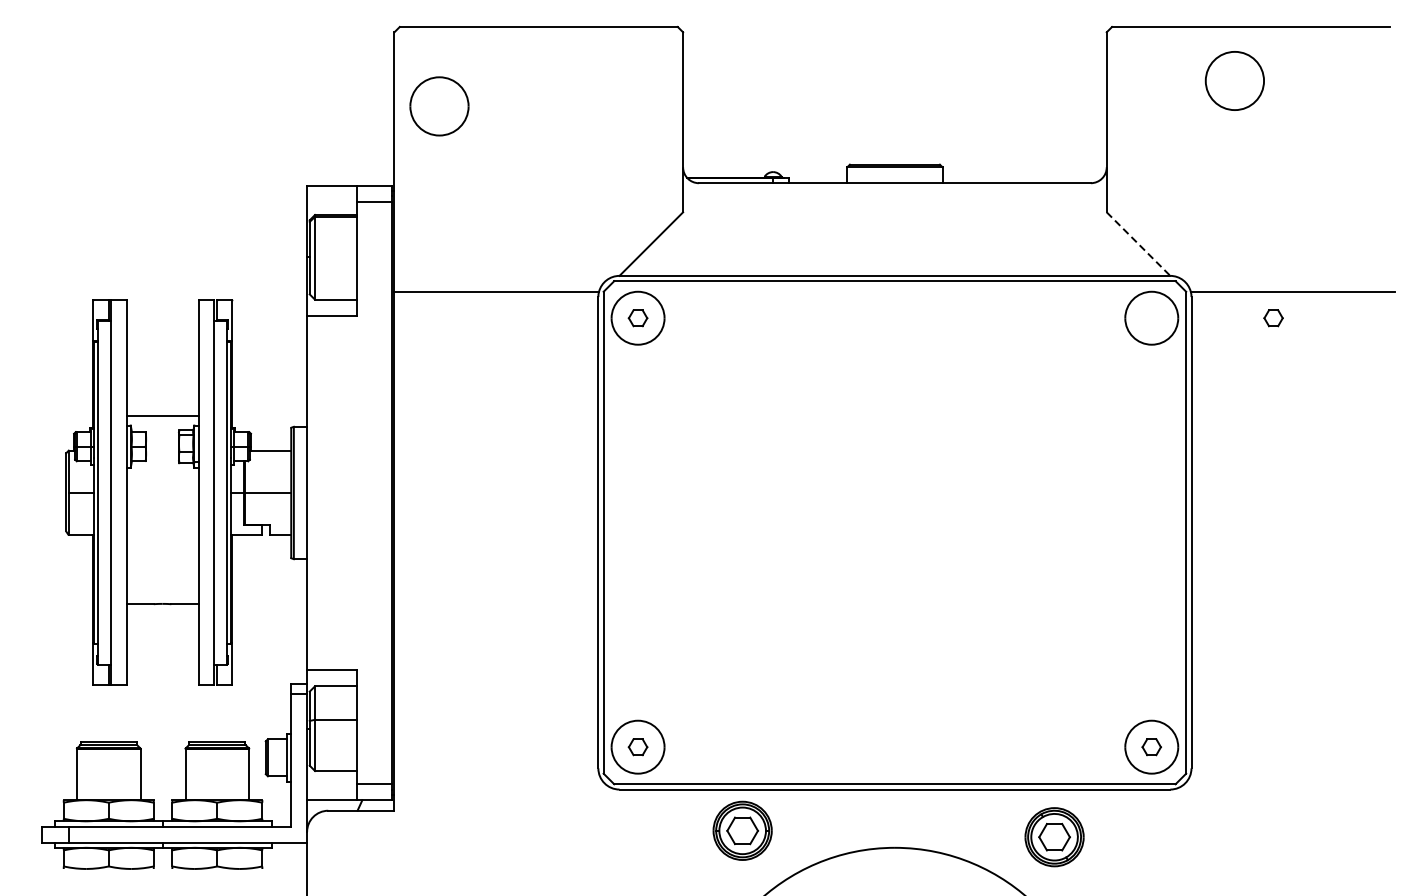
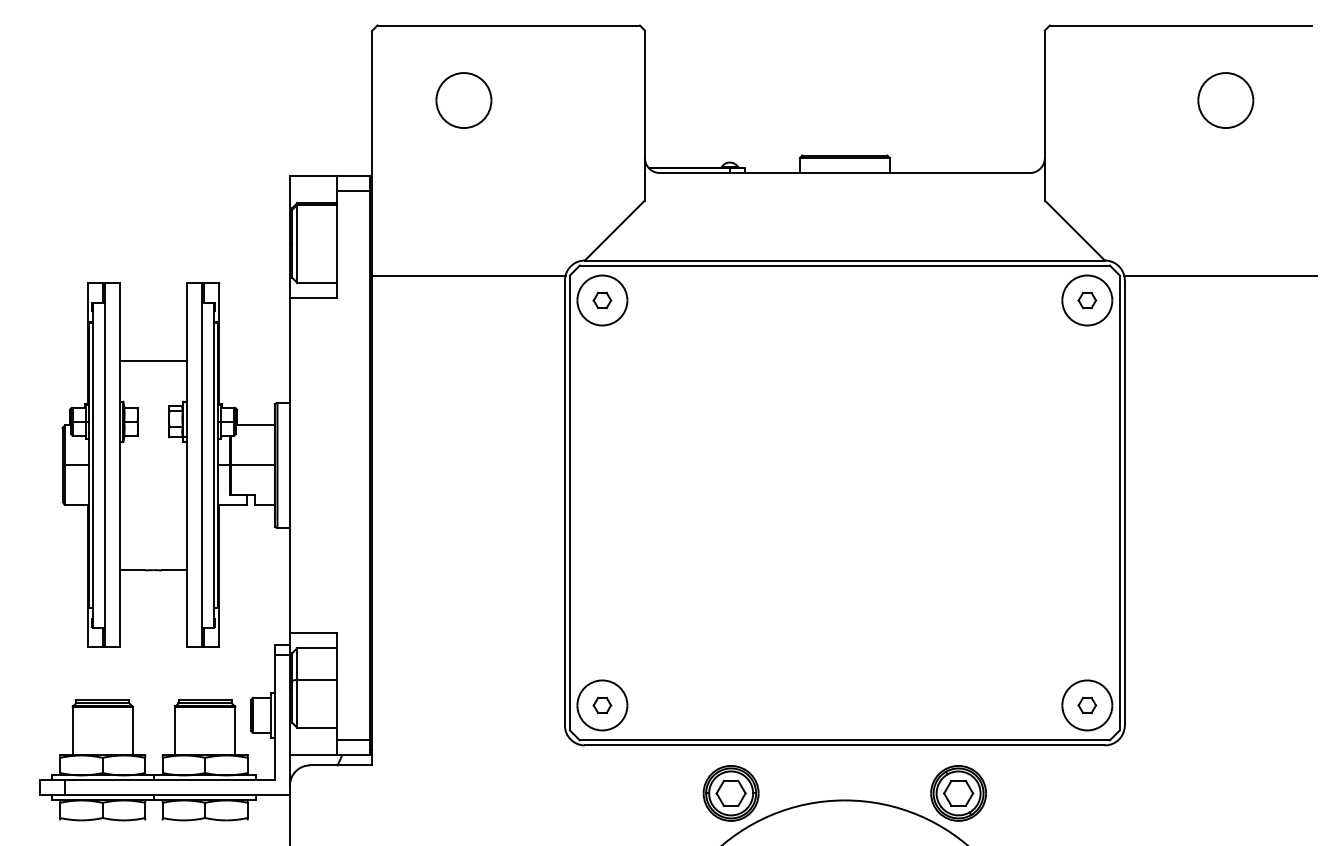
part: (1234, 80) -> (1225, 100), moved
part: (439, 106) -> (463, 100), moved
line: (1139, 244) -> (1075, 230), dashed -> solid
part: (1273, 318) -> (1087, 300), moved
line: (162, 415) -> (153, 360), moved
part: (741, 830) -> (730, 793), moved
part: (1054, 837) -> (958, 793), moved

